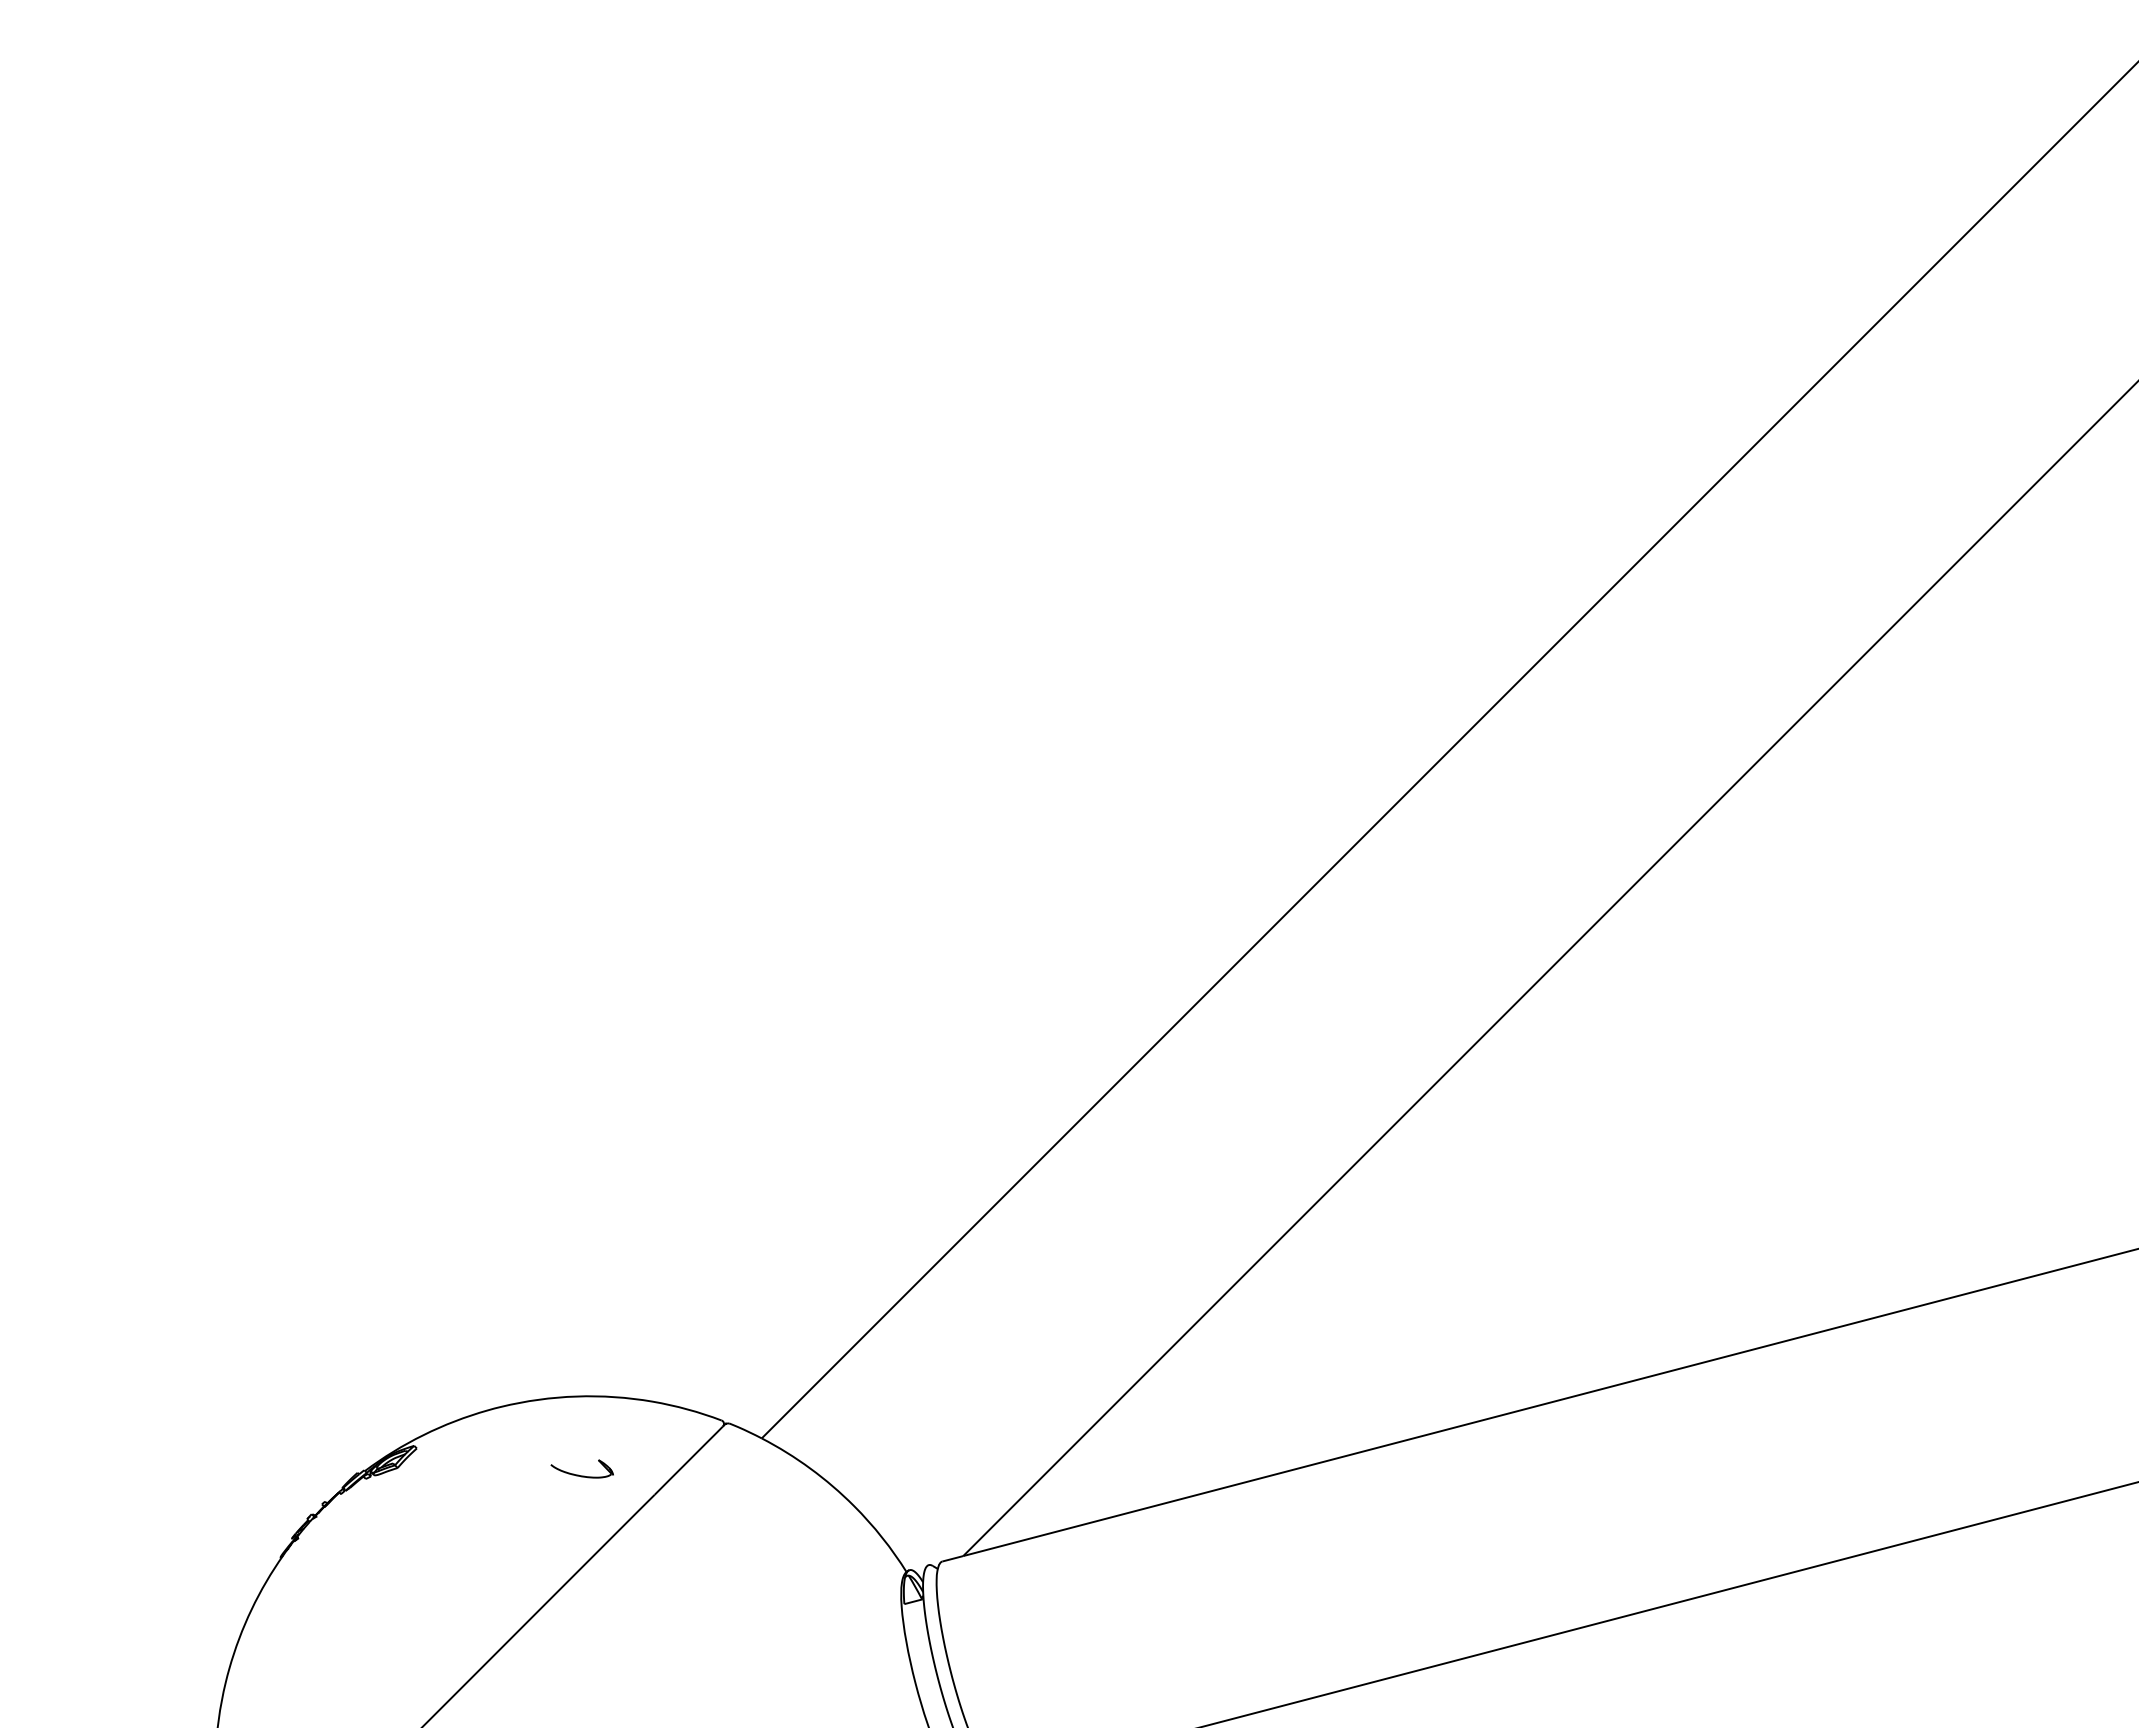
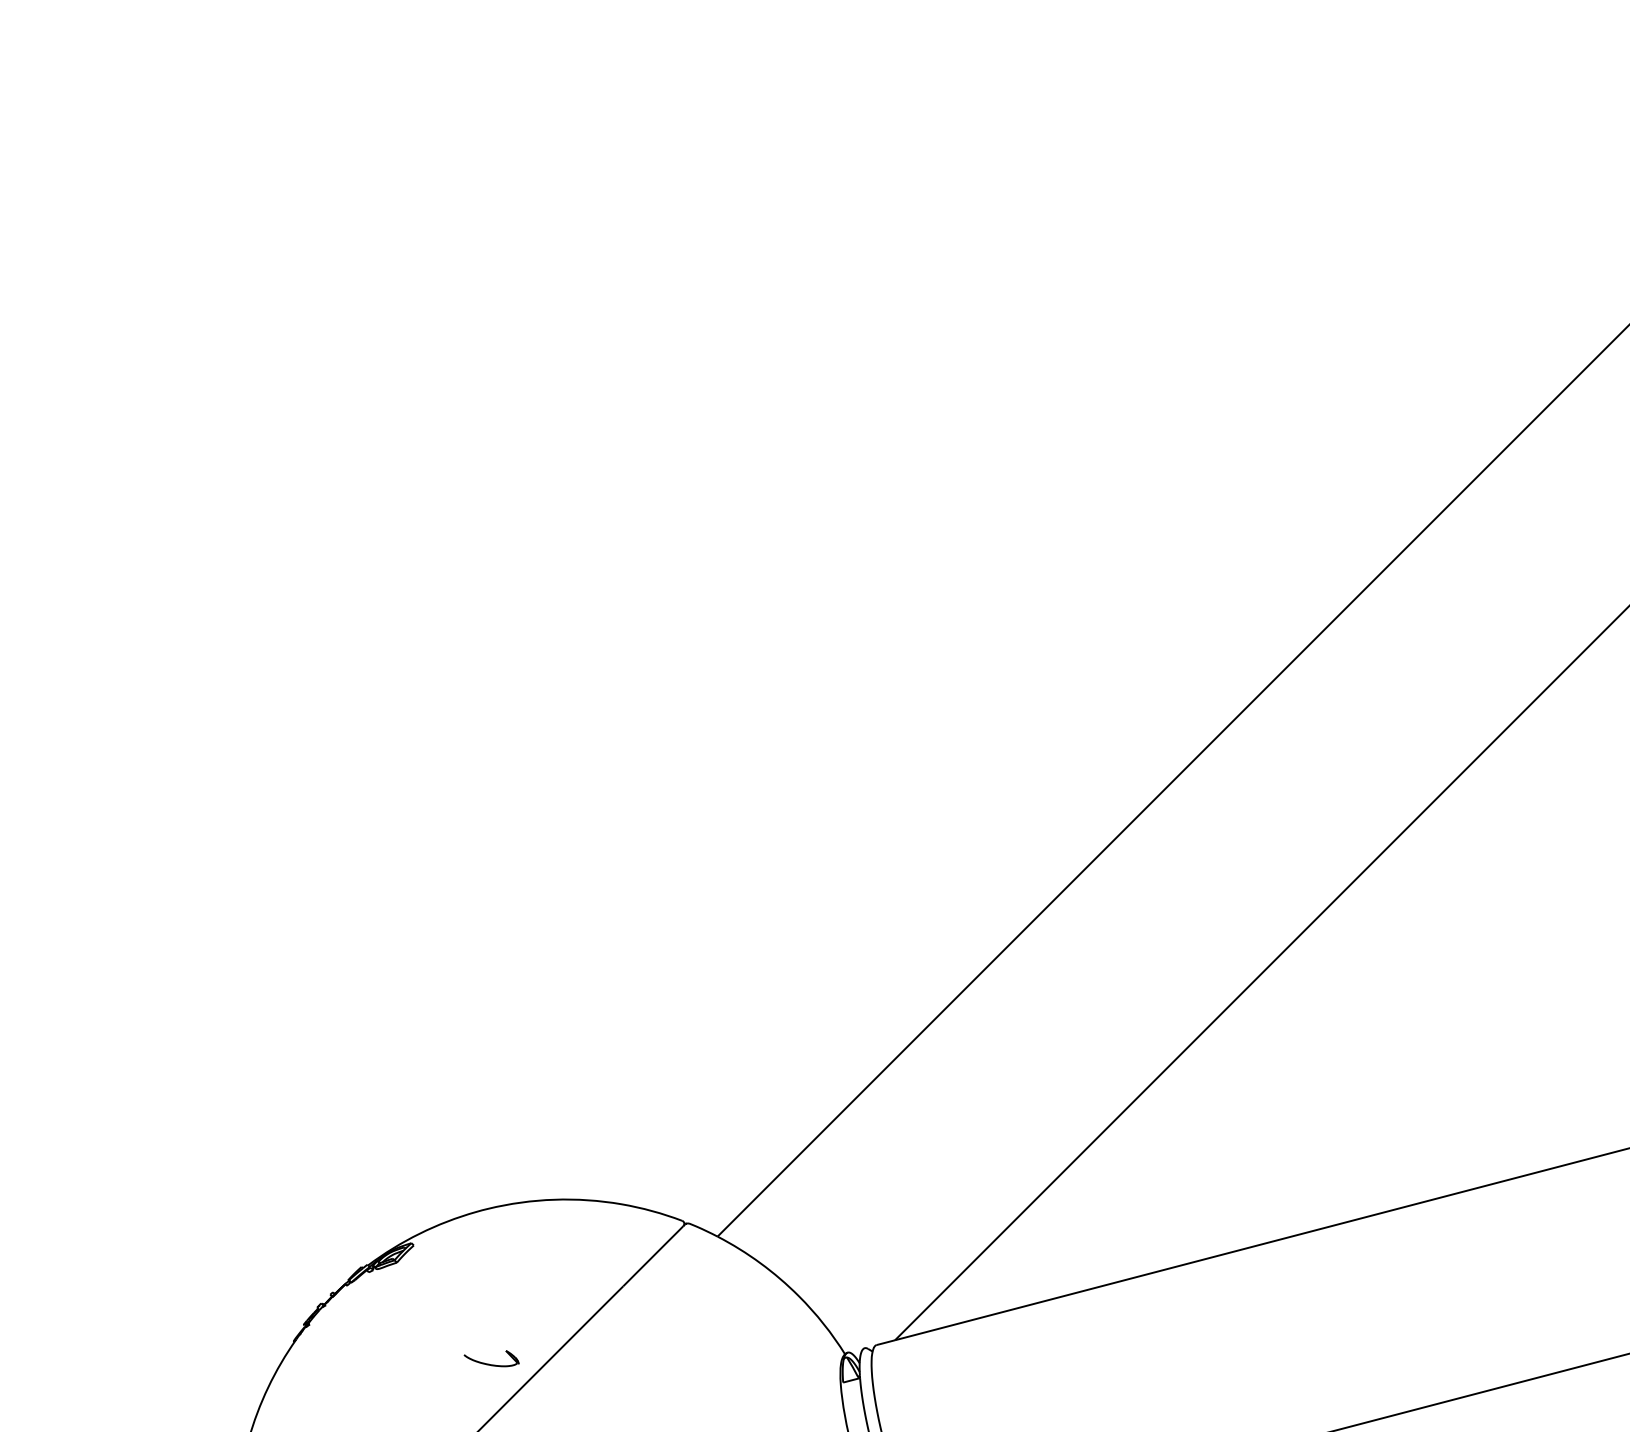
part: (578, 1474) -> (488, 1363), moved

